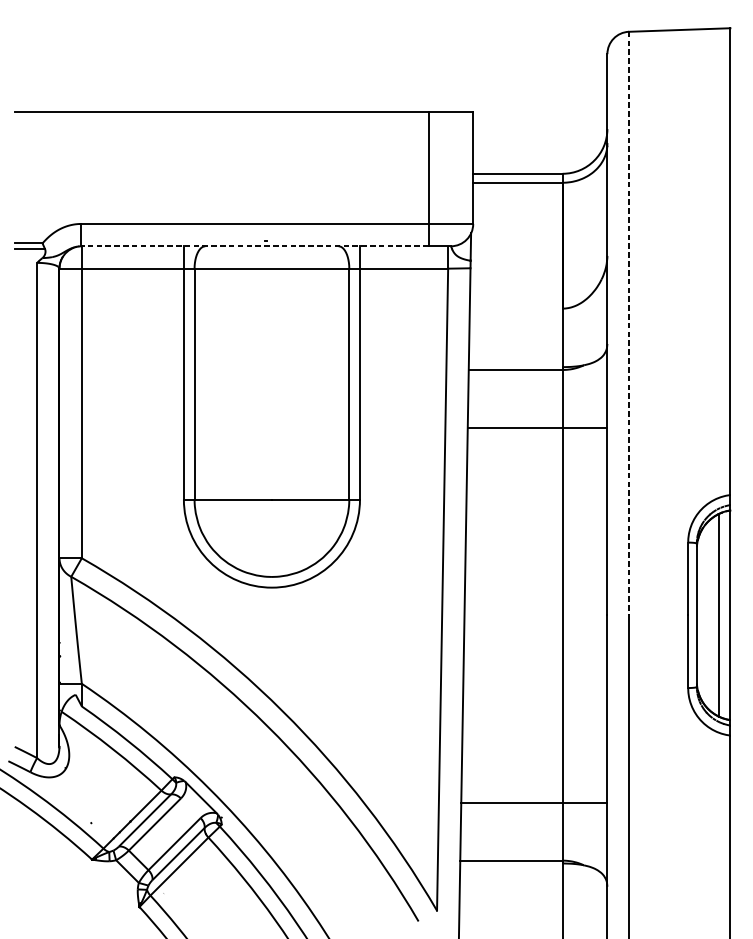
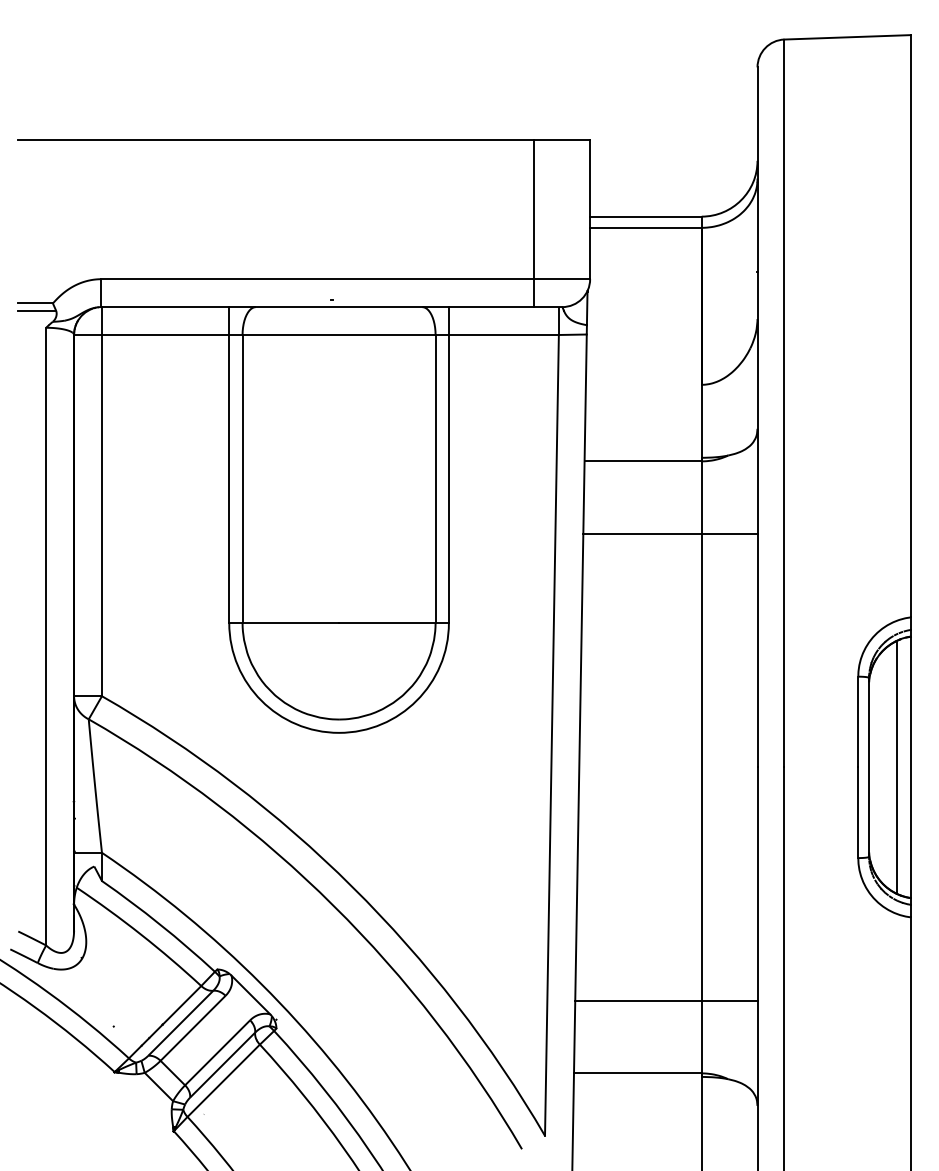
line: (254, 246) -> (317, 307), dashed -> solid
line: (629, 323) -> (784, 403), dashed -> solid

